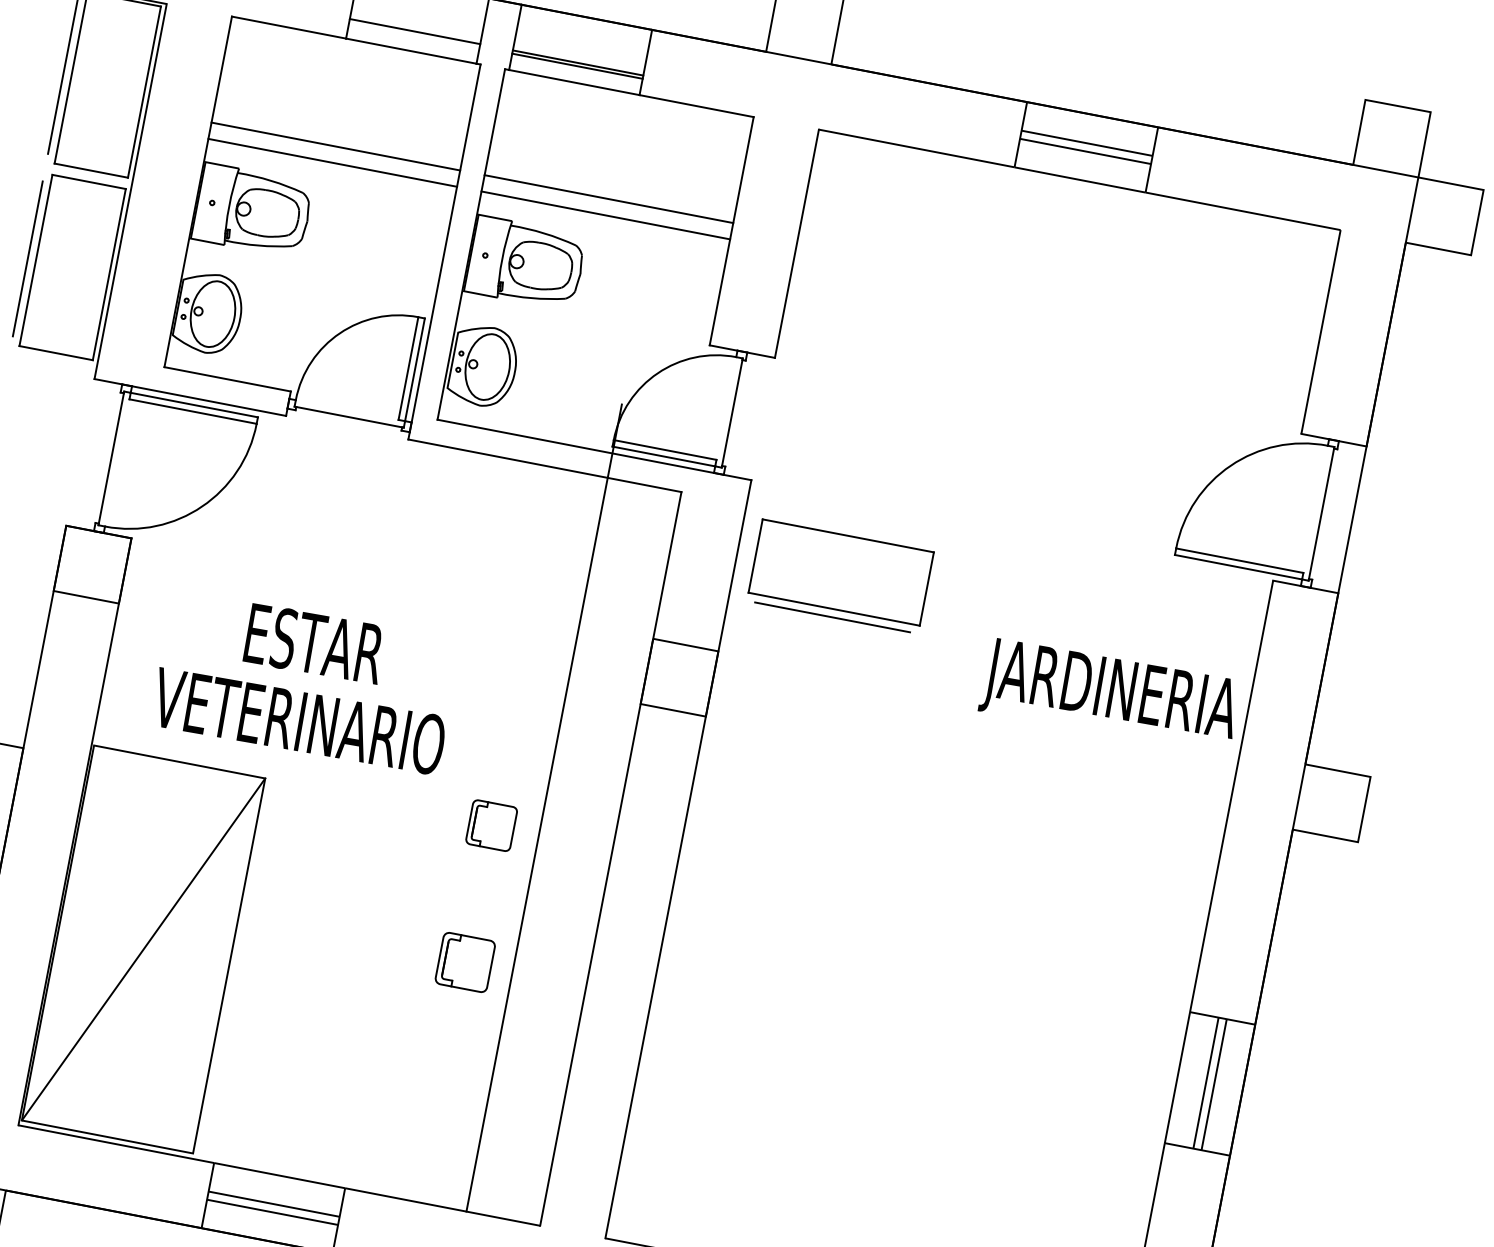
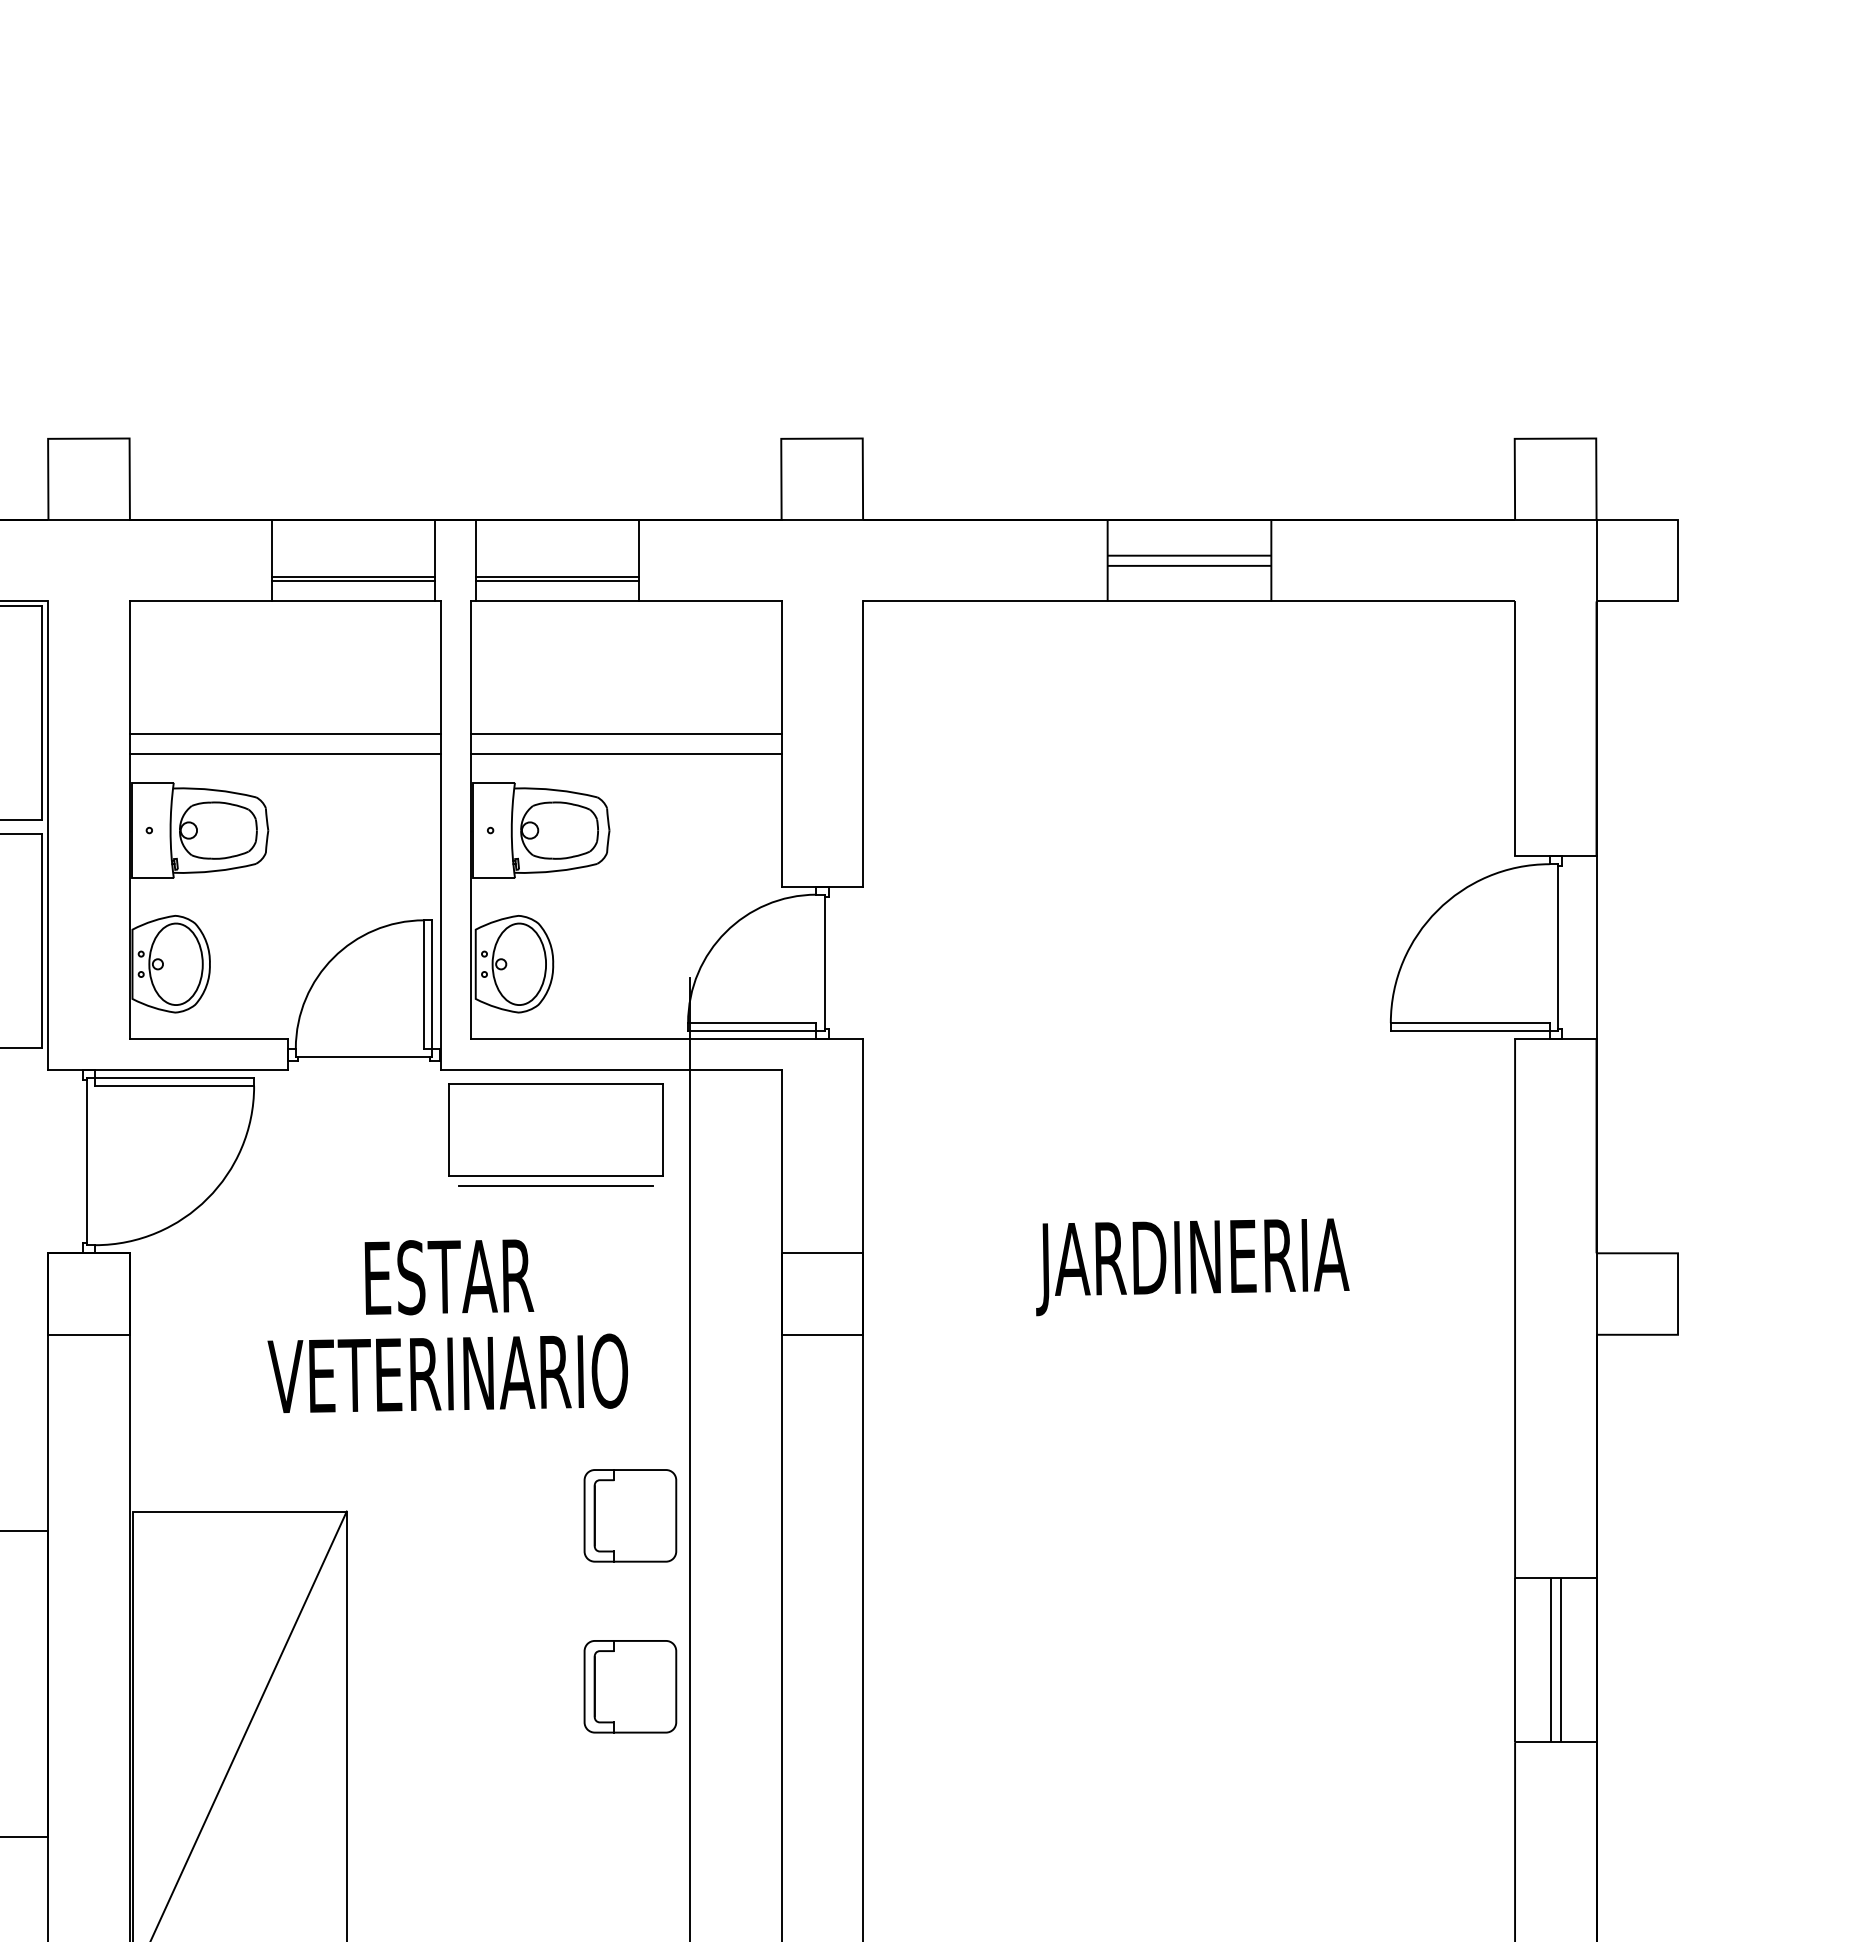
line: (414, 35) -> (353, 581), added
part: (840, 576) -> (555, 1134), moved
text: (305, 682) -> (447, 1325), moved
text: (1110, 696) -> (1192, 1267), moved
part: (491, 825) -> (630, 1515), size x1.67
part: (465, 962) -> (630, 1686), size x1.43

